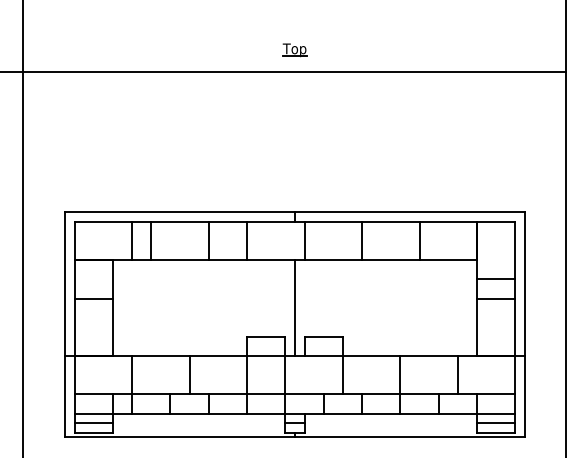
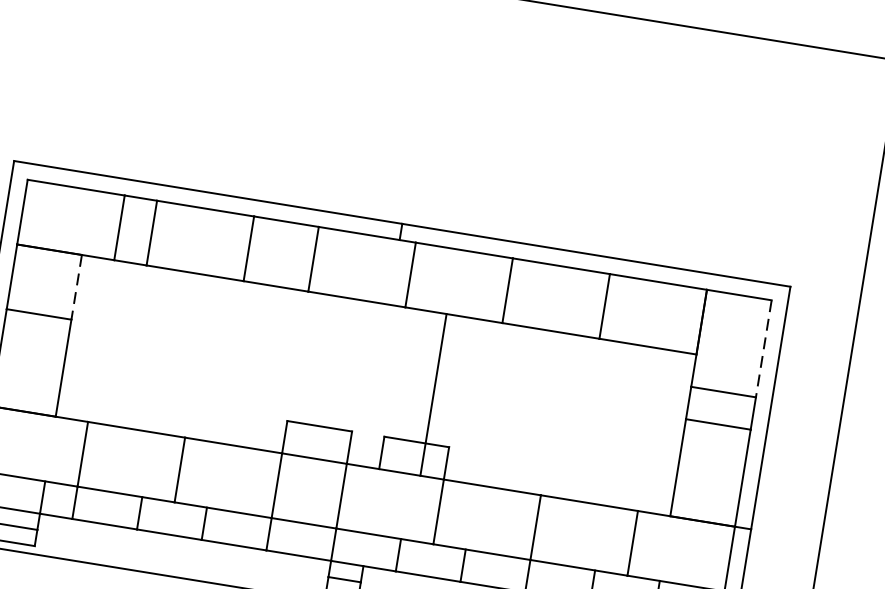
line: (515, 250) -> (764, 348), solid -> dashed
line: (112, 279) -> (75, 287), solid -> dashed
line: (294, 308) -> (432, 395), moved

